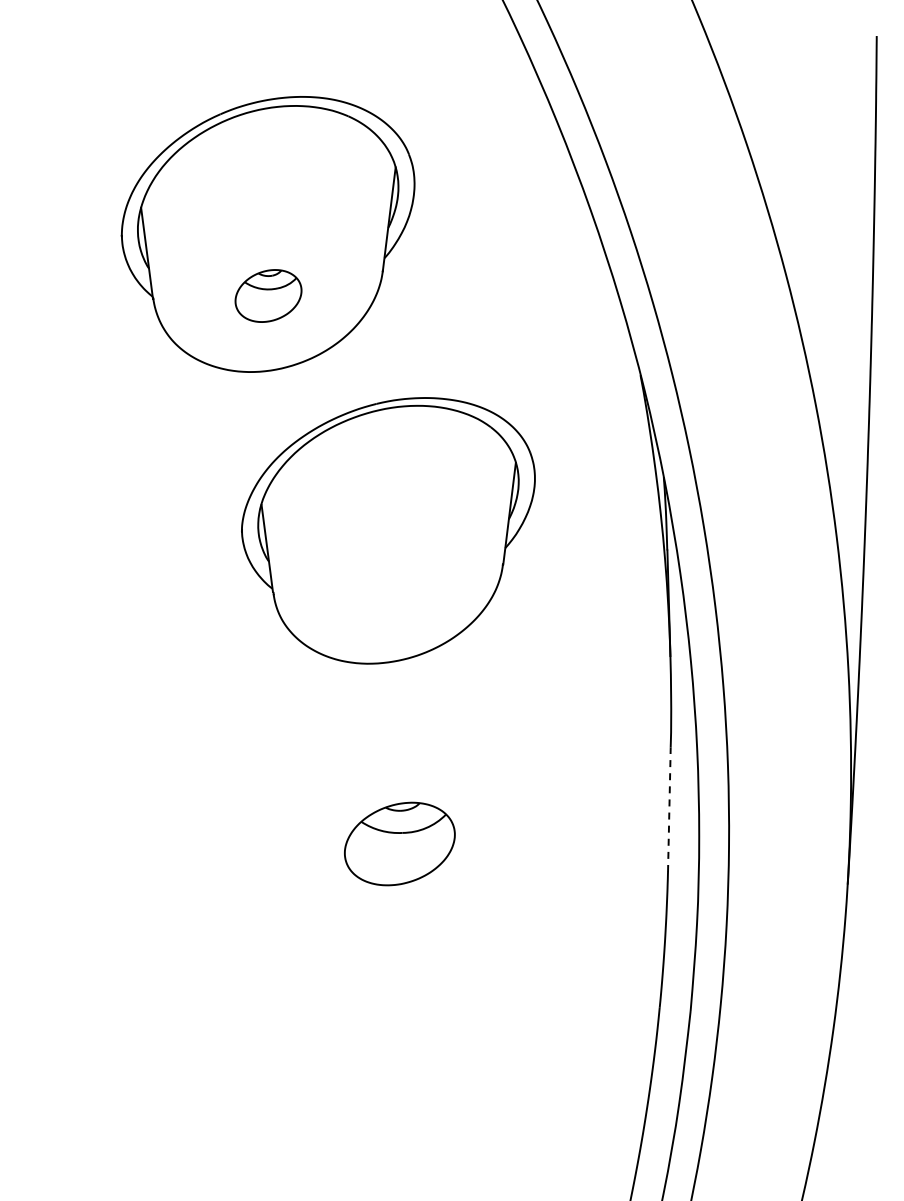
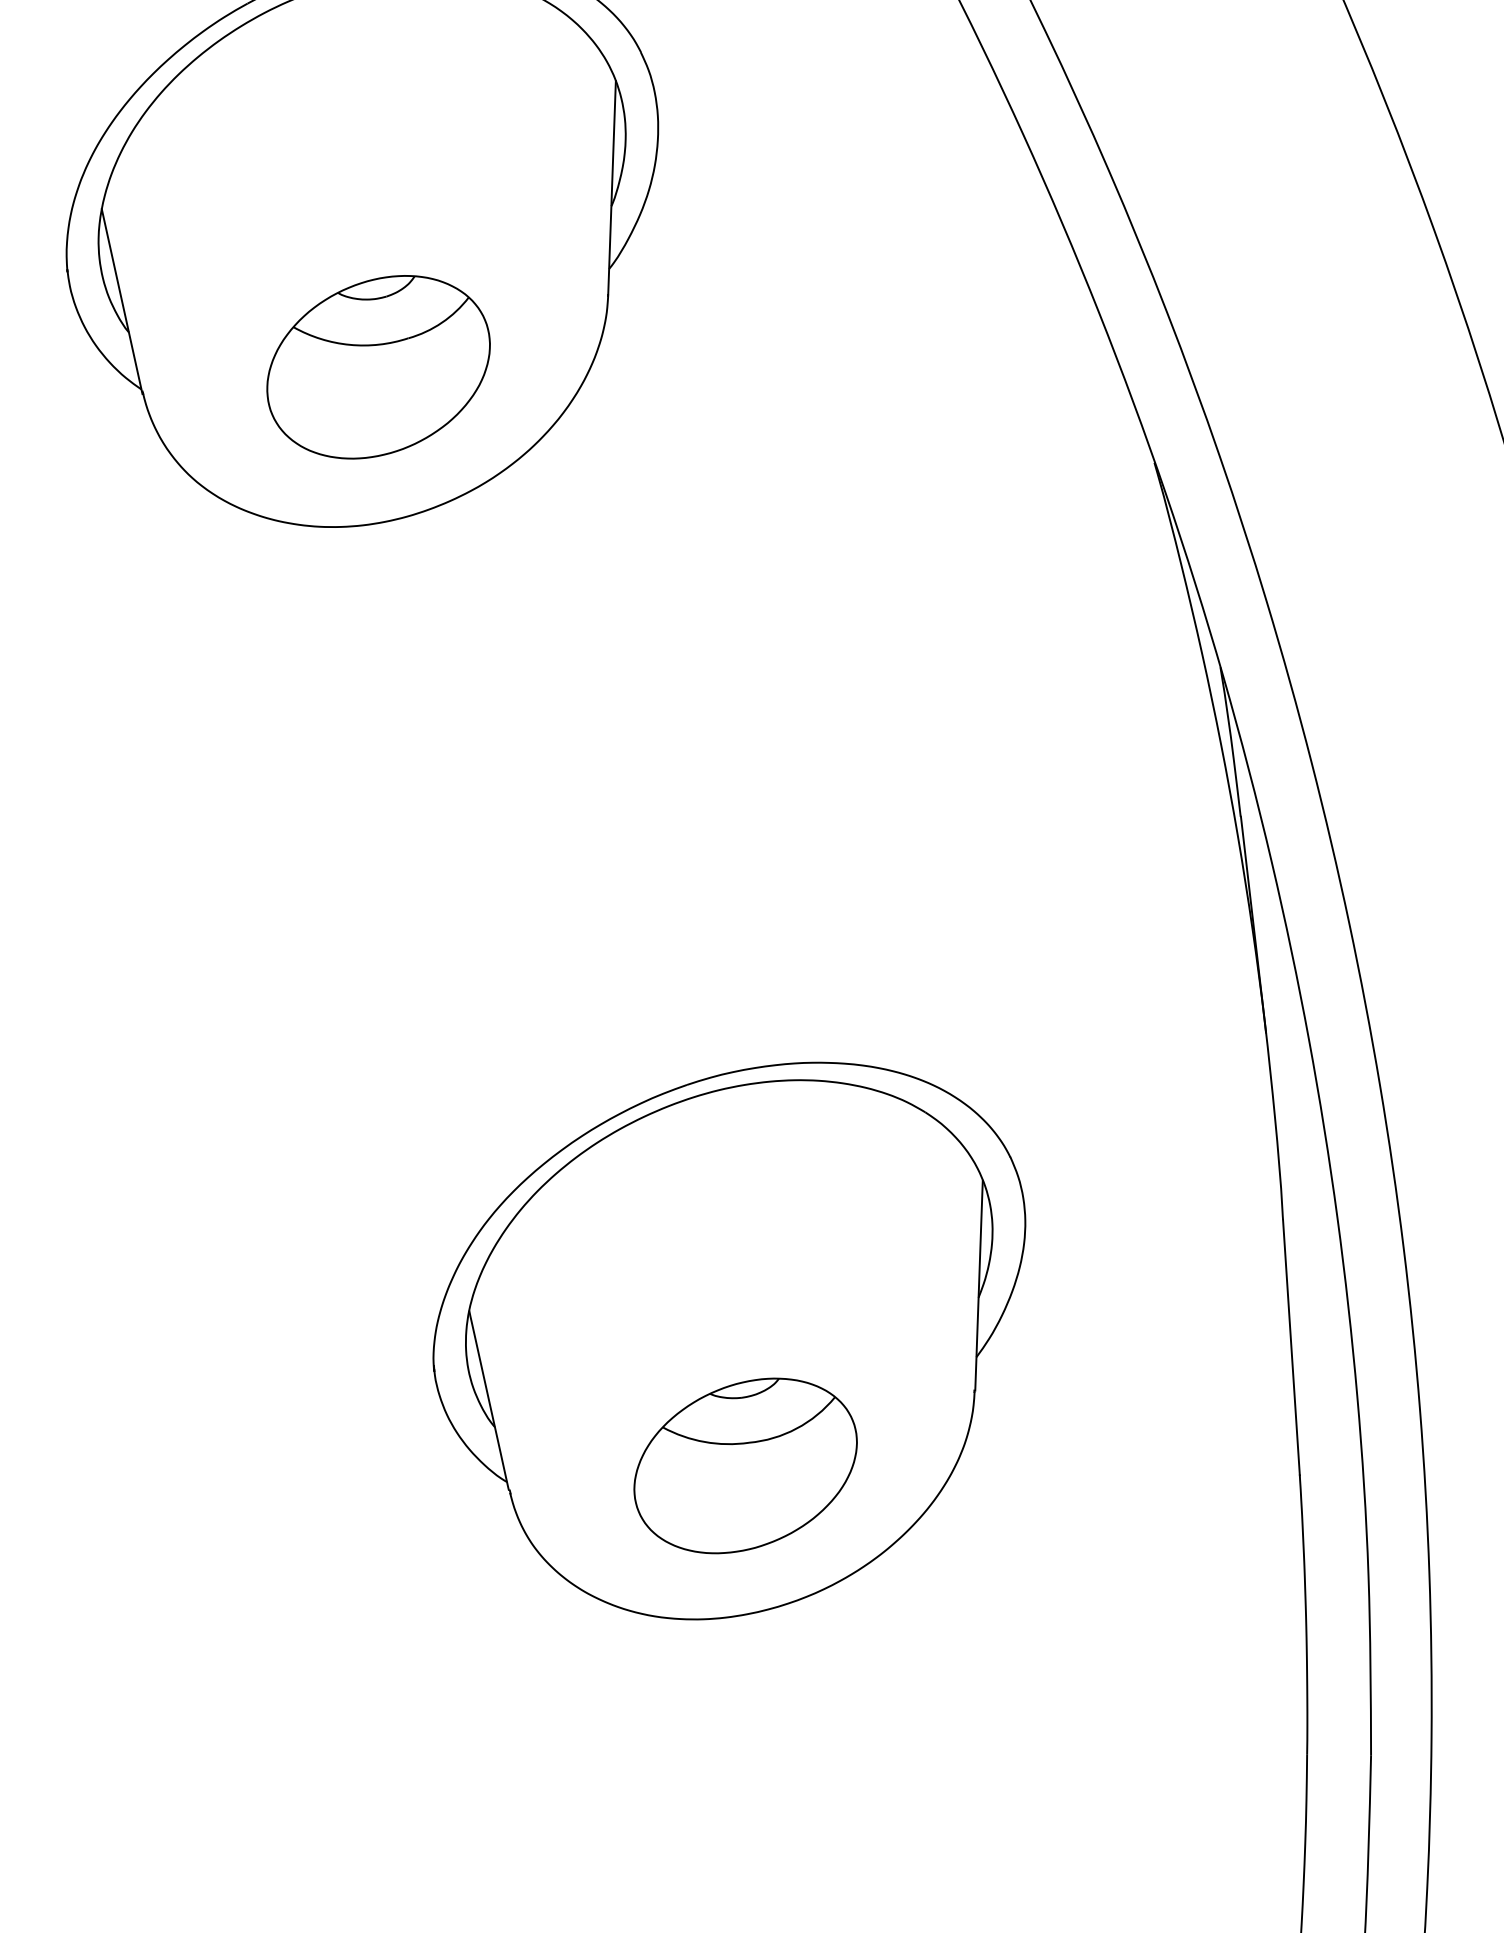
part: (268, 295) -> (378, 366), size x1.67
part: (388, 530) -> (734, 1342), moved
line: (669, 809) -> (1291, 1346), dashed -> solid

